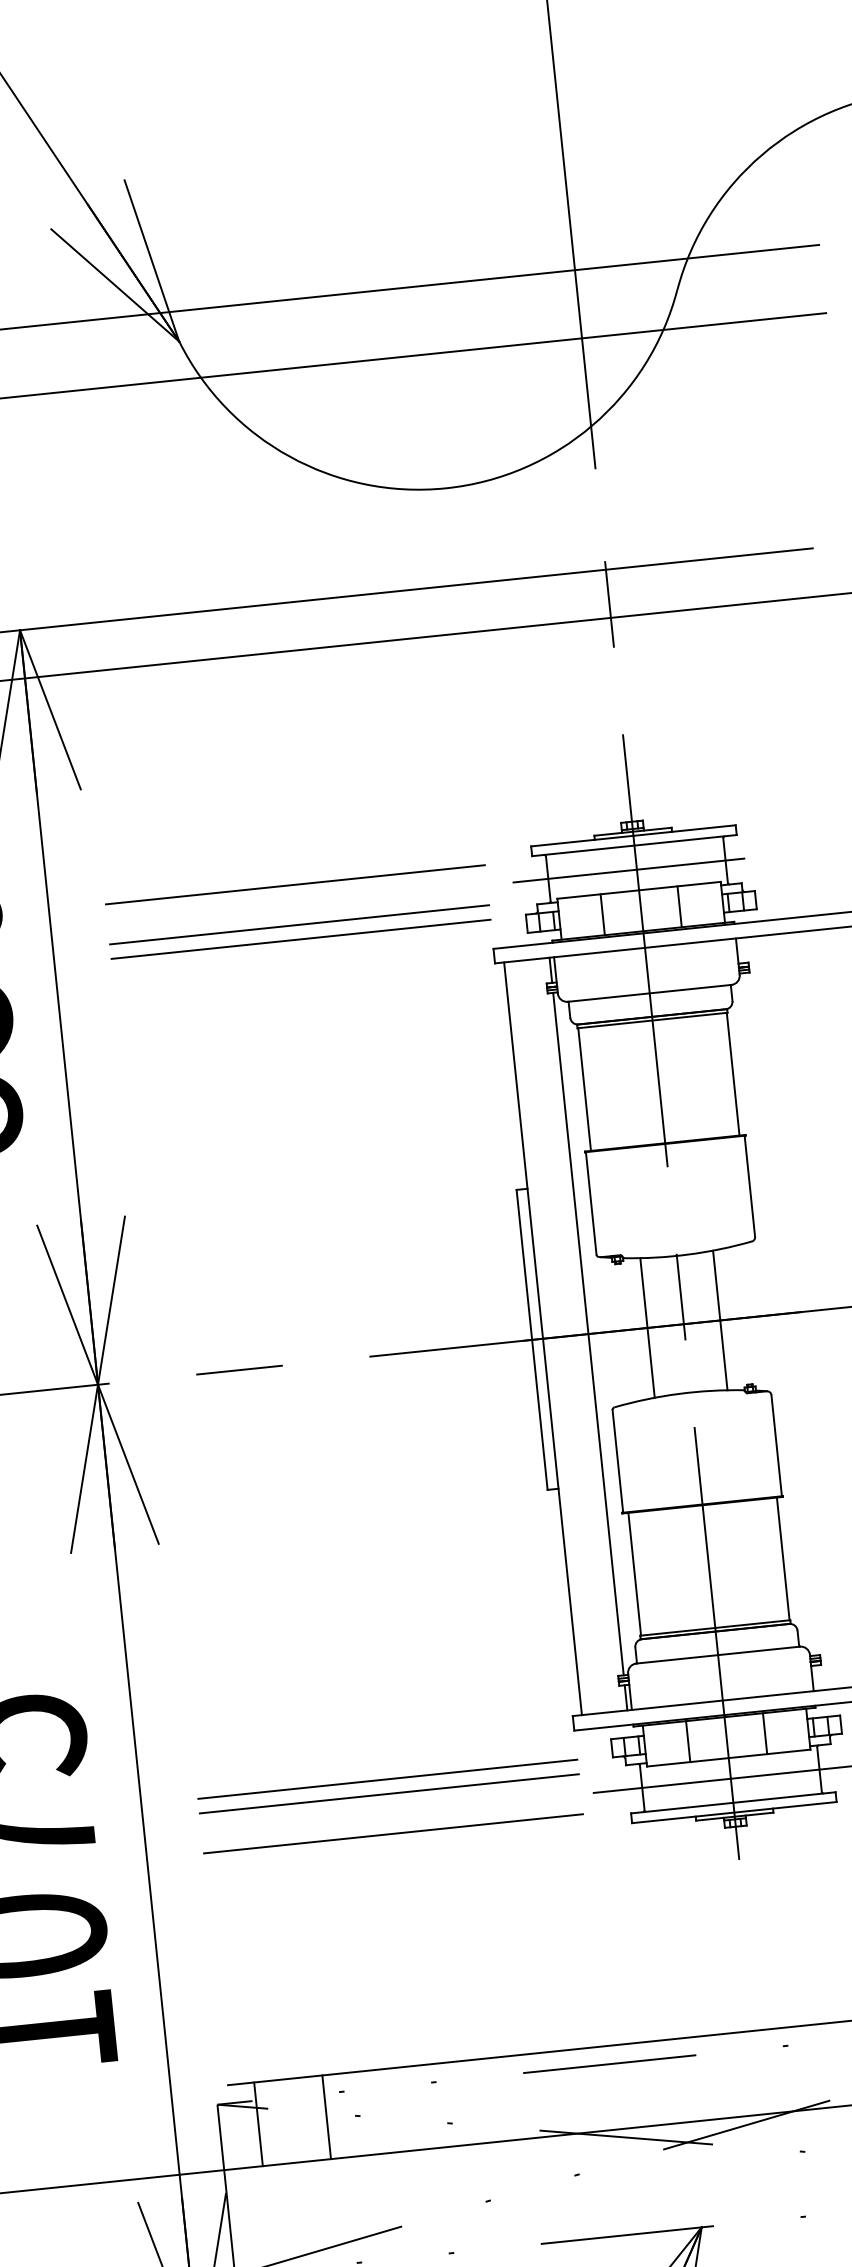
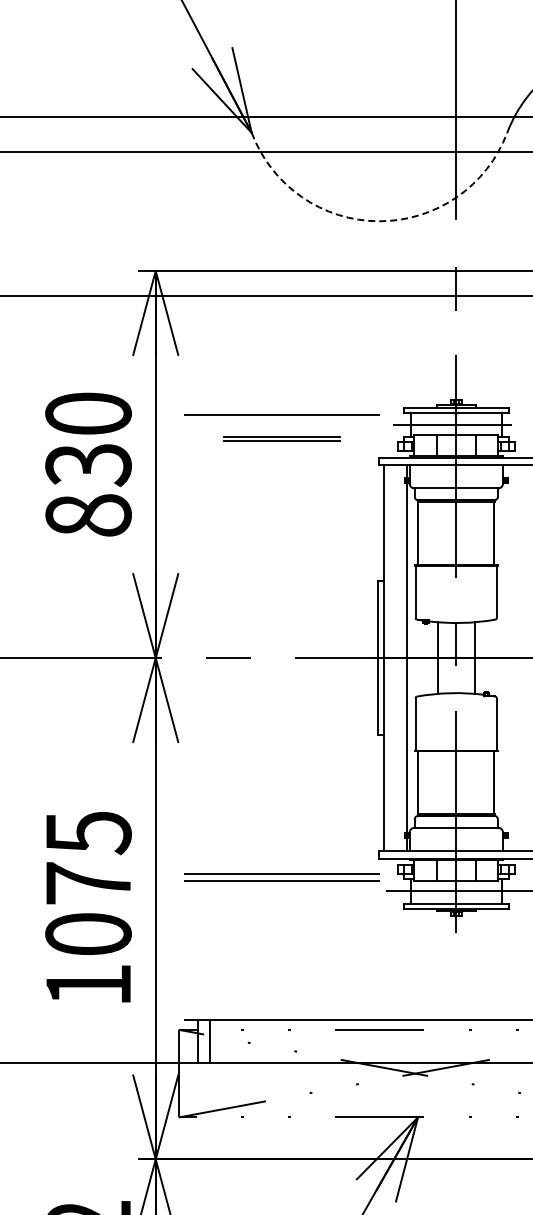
arc: (446, 488) -> (379, 221), solid -> dashed
part: (298, 931) -> (281, 438), size x0.6
line: (392, 1833) -> (281, 901), removed
line: (326, 2116) -> (210, 1041), moved

